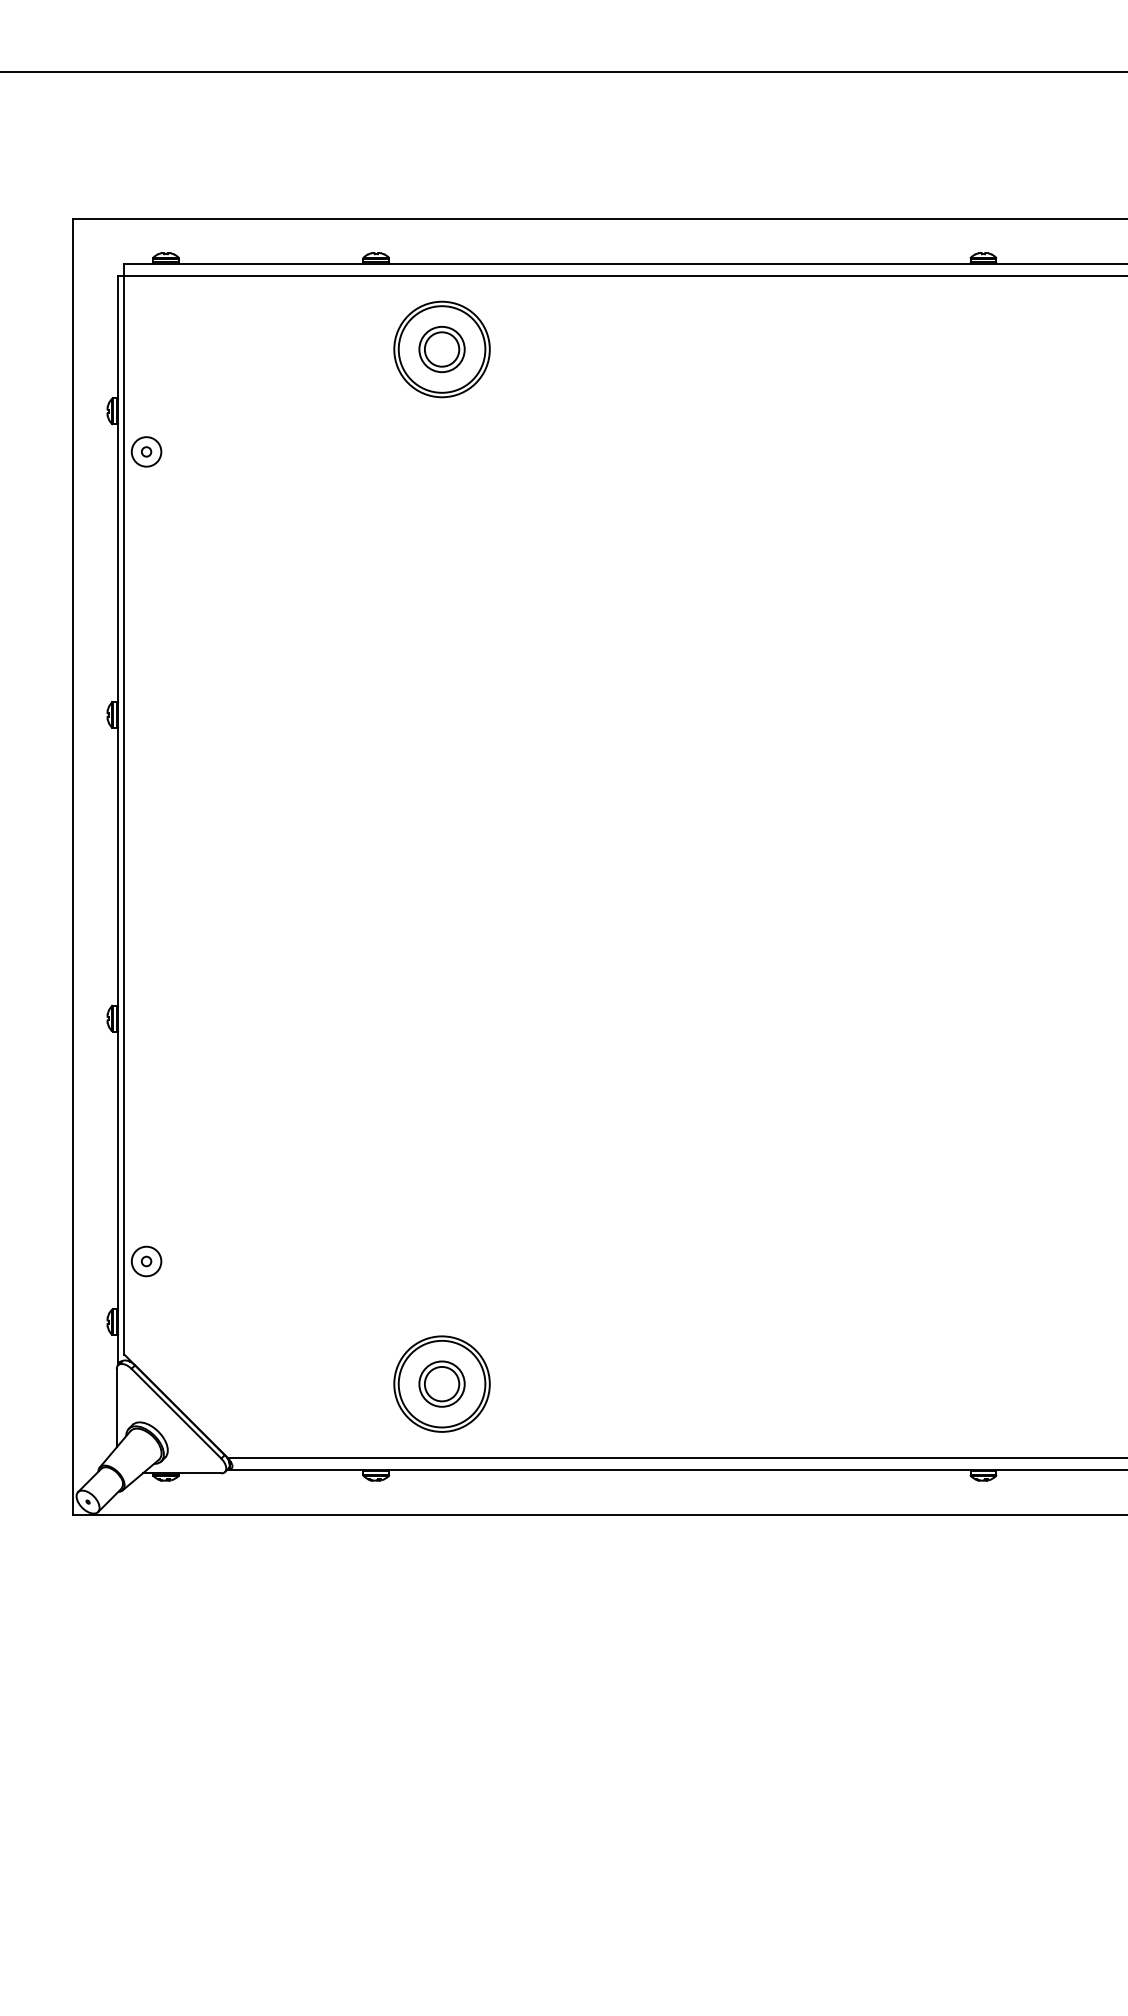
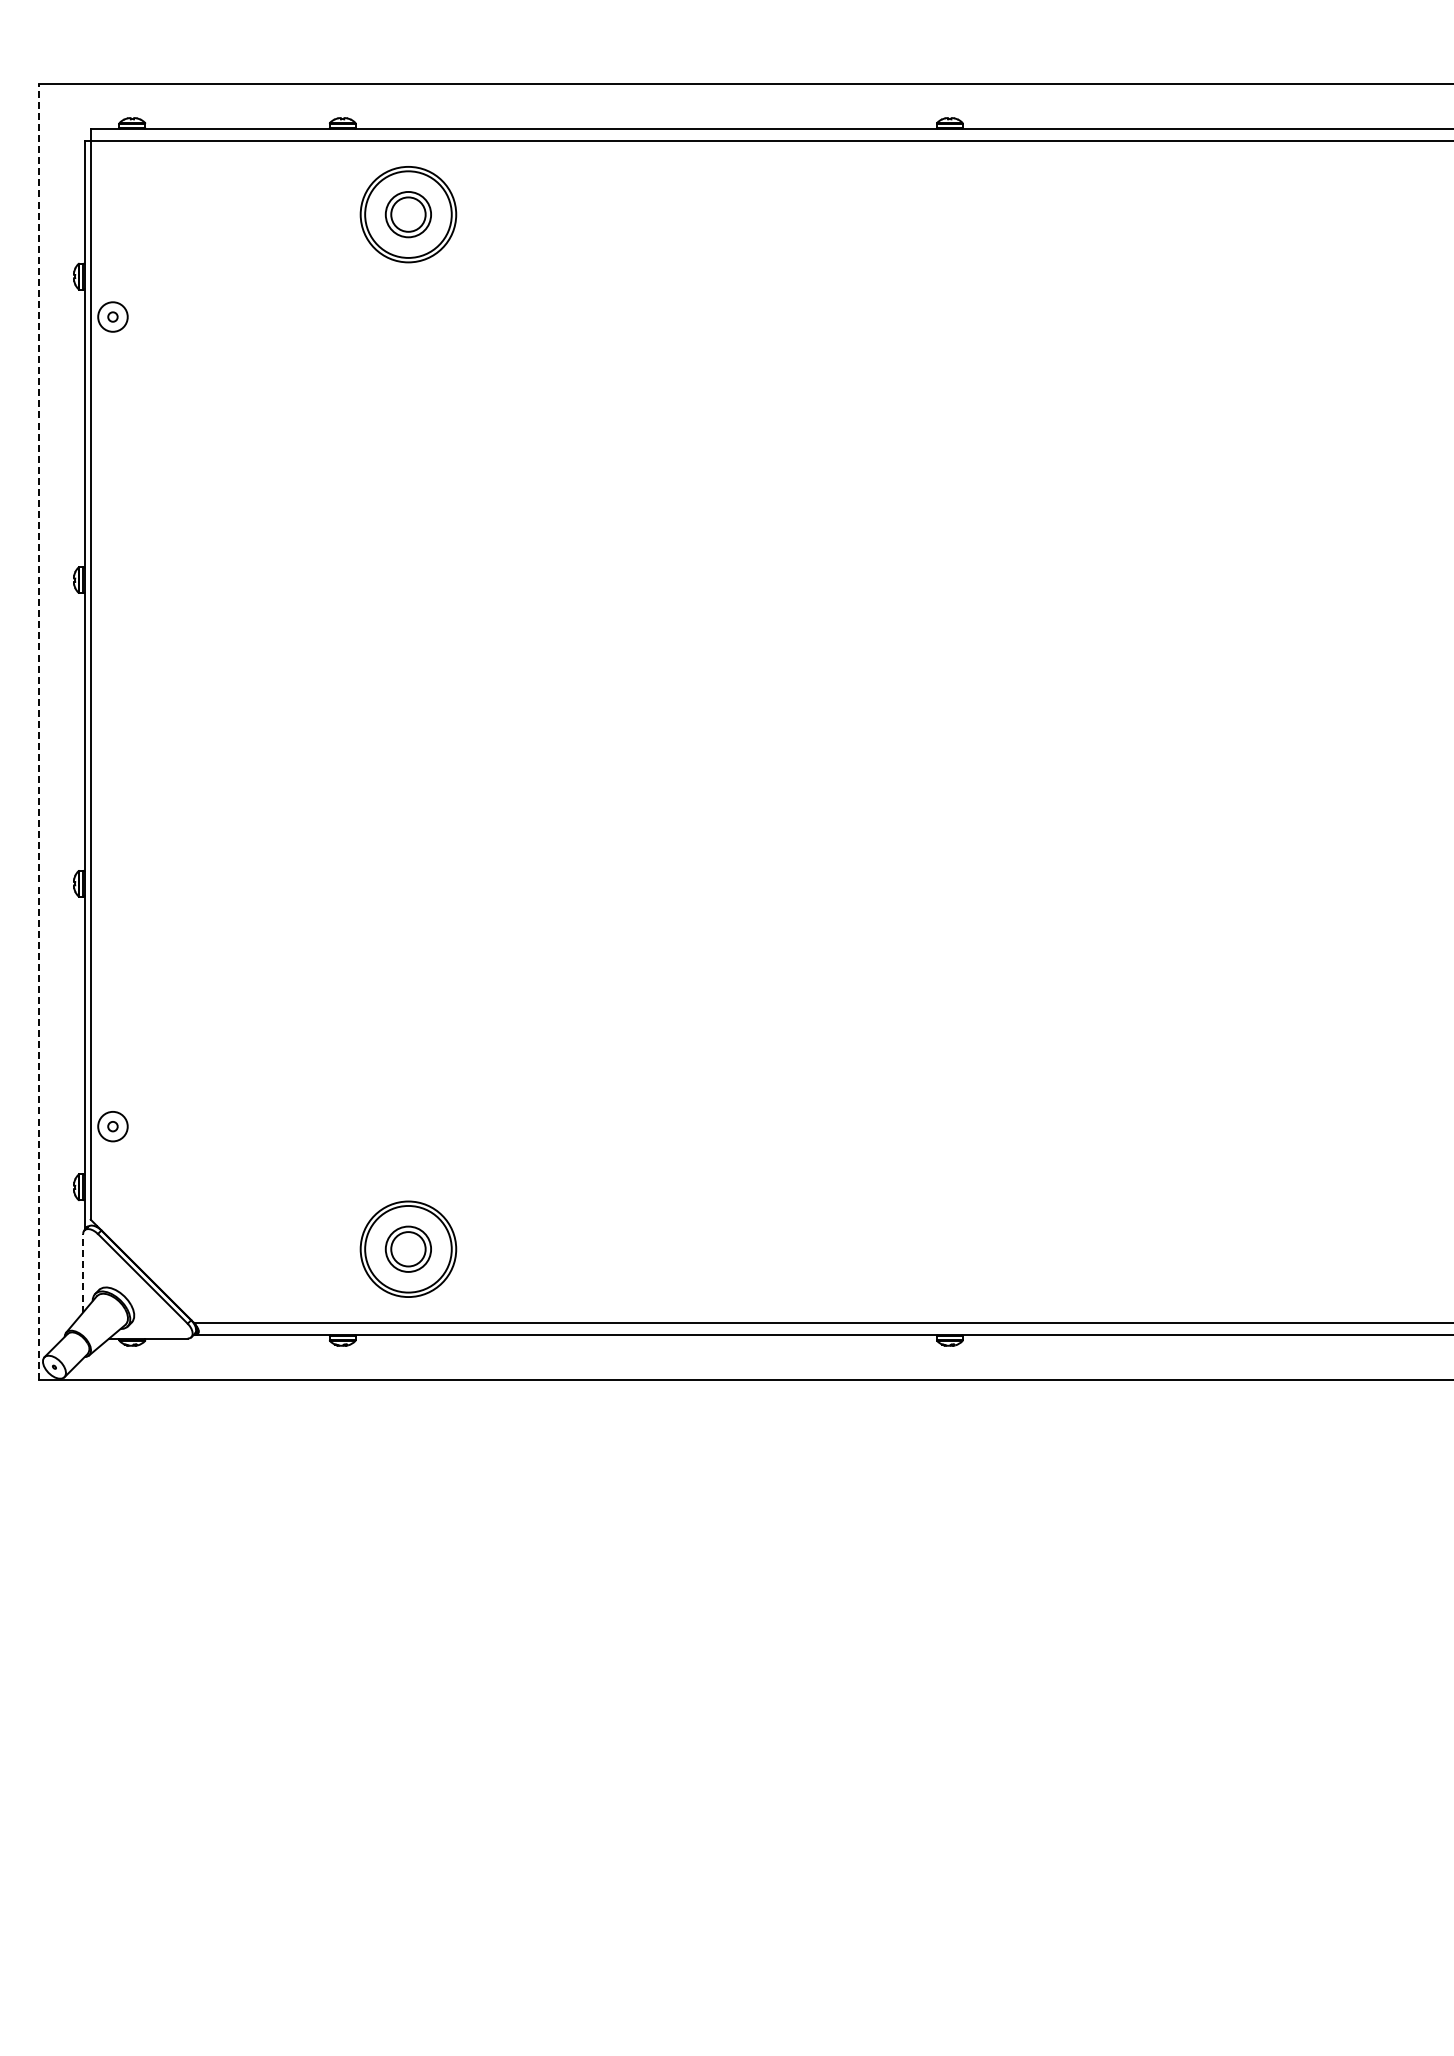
line: (73, 866) -> (39, 731), solid -> dashed
line: (117, 1407) -> (83, 1272), solid -> dashed

